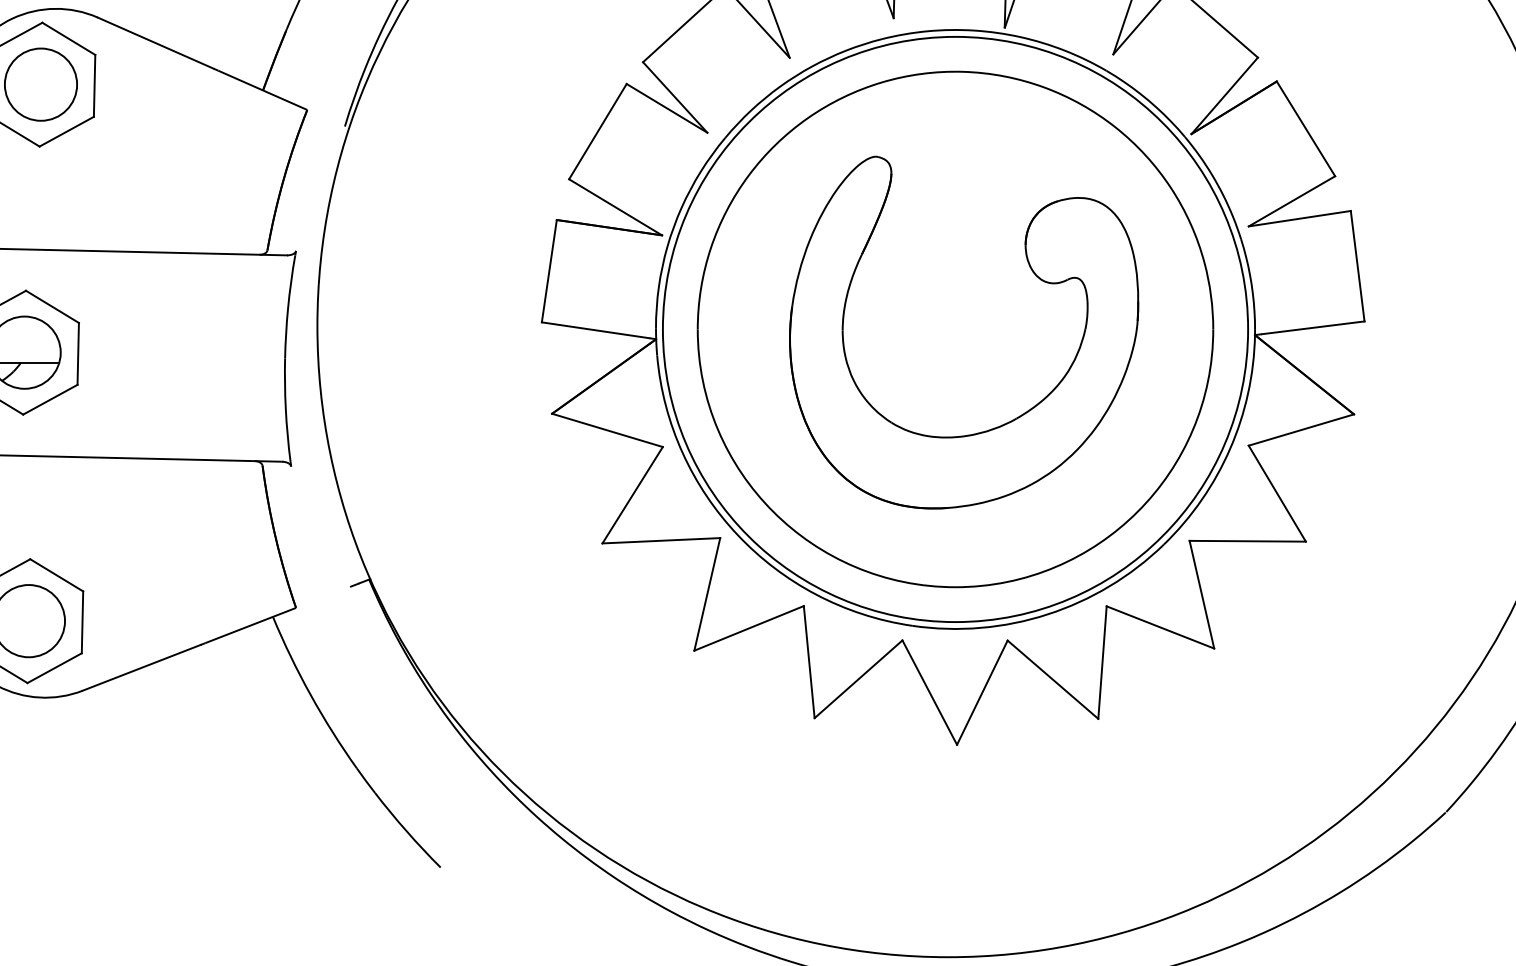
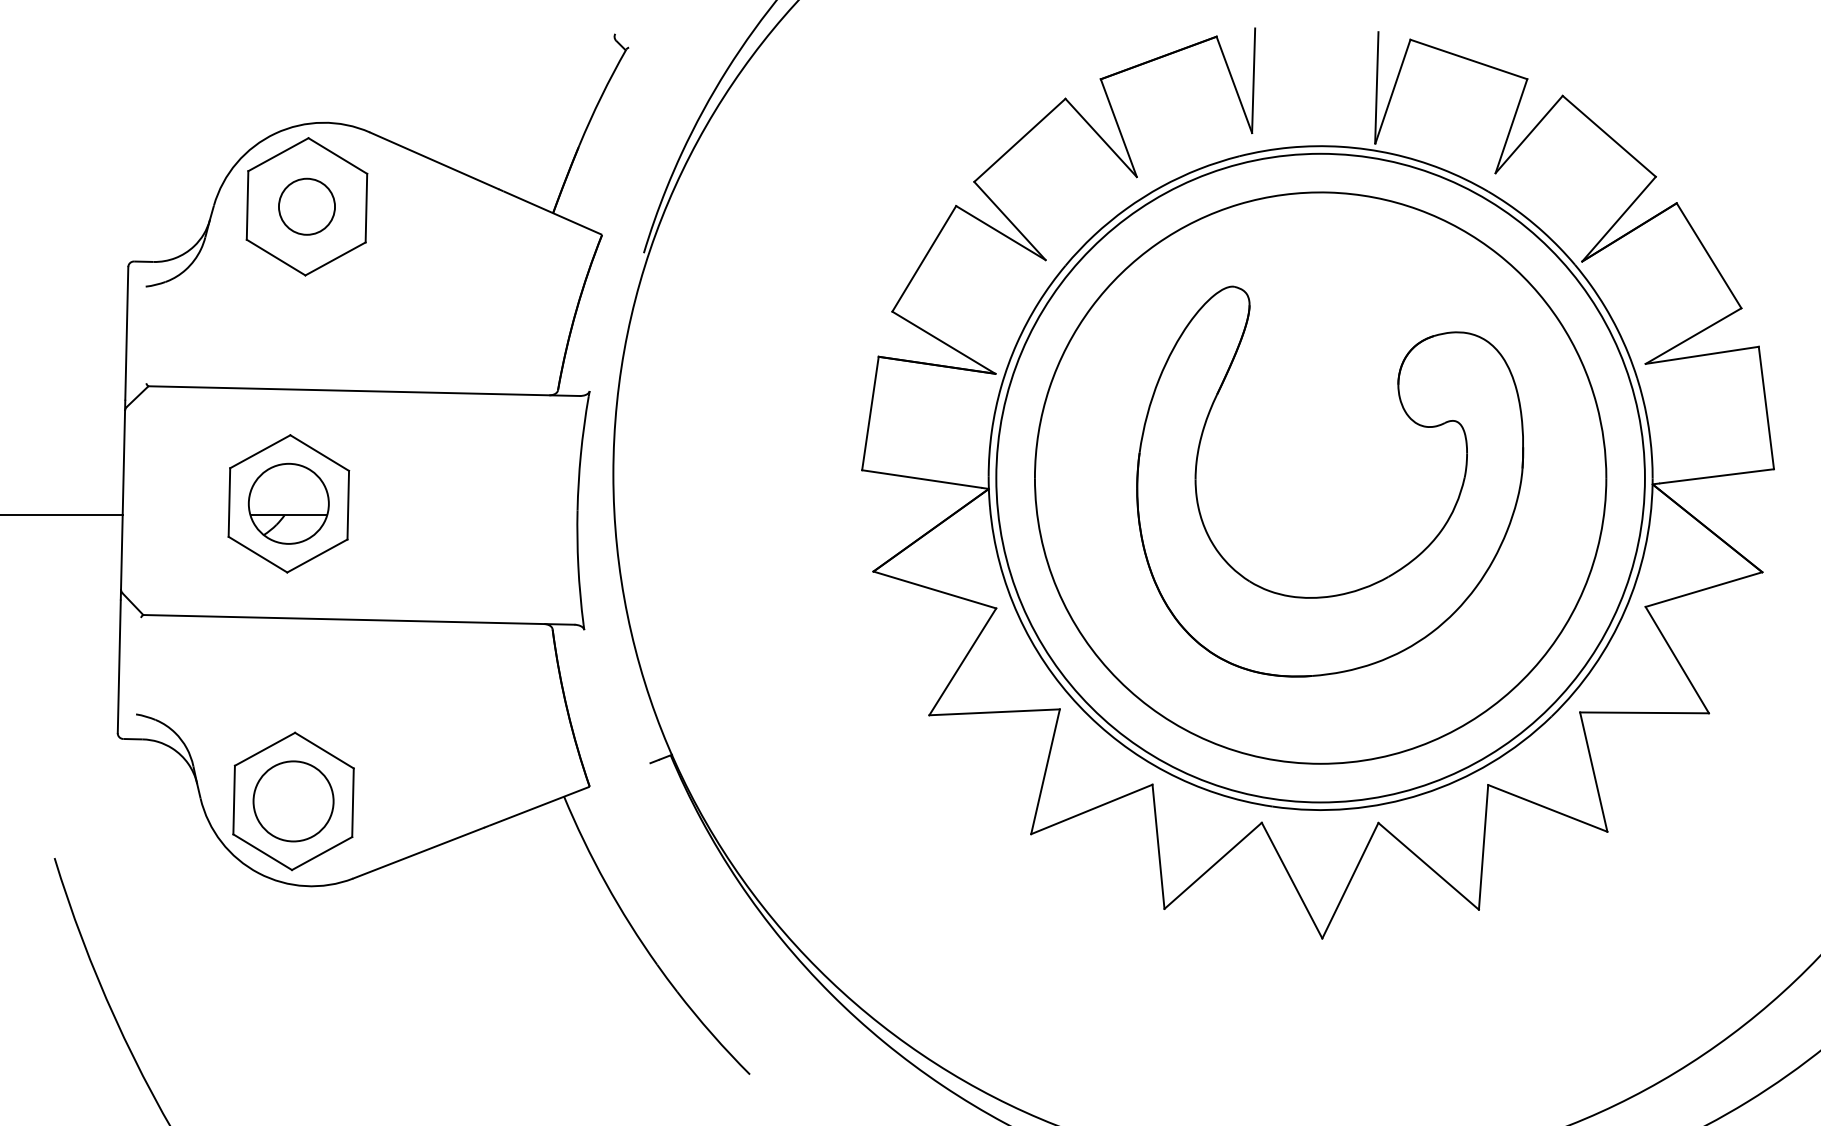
circle: (40, 84) -> (306, 206), size x0.7

